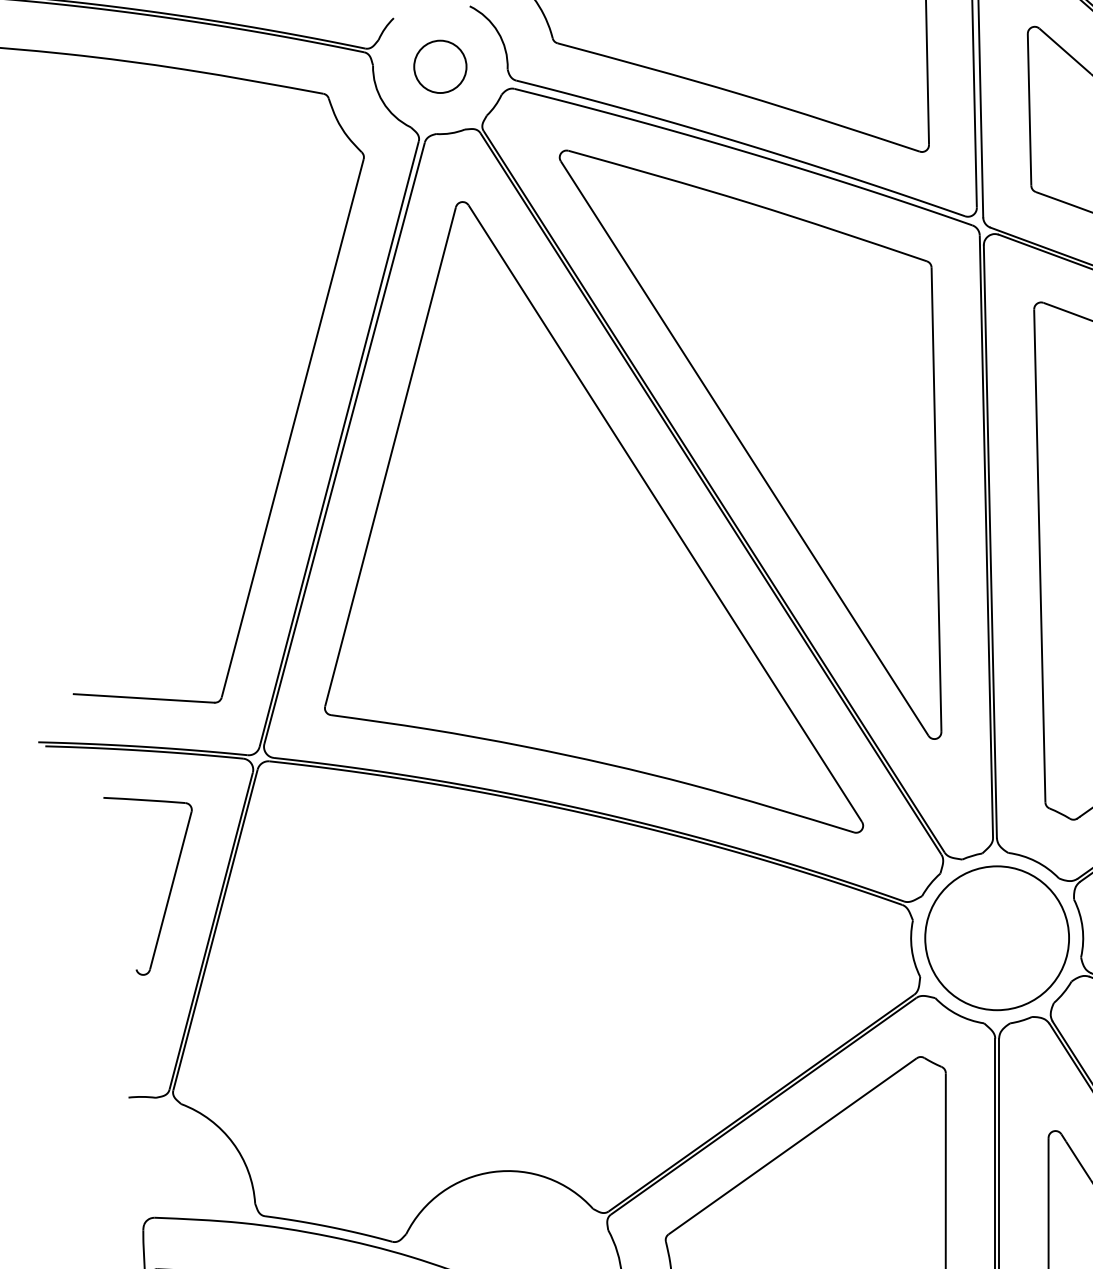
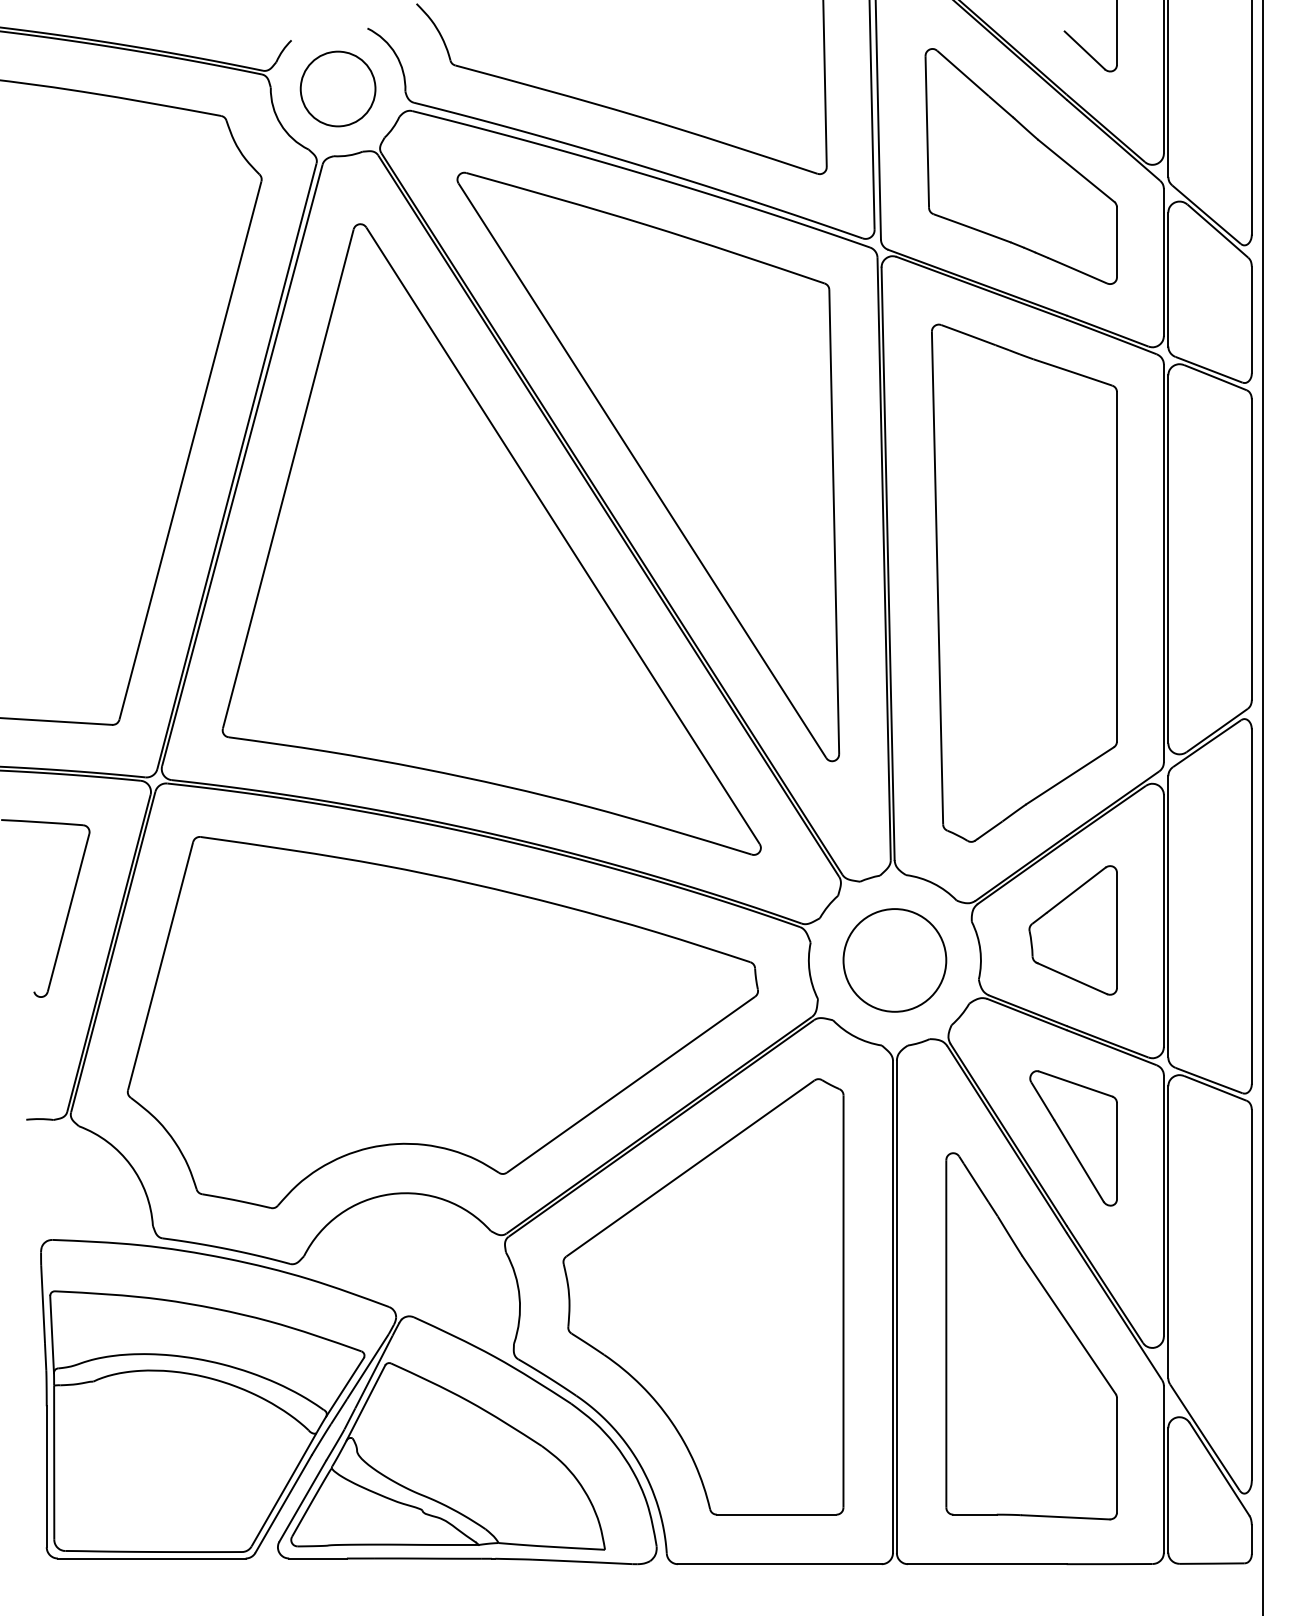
circle: (439, 66) -> (337, 88), size x1.43
circle: (996, 938) -> (894, 960), size x0.71
part: (544, 1000) -> (442, 1022), added

